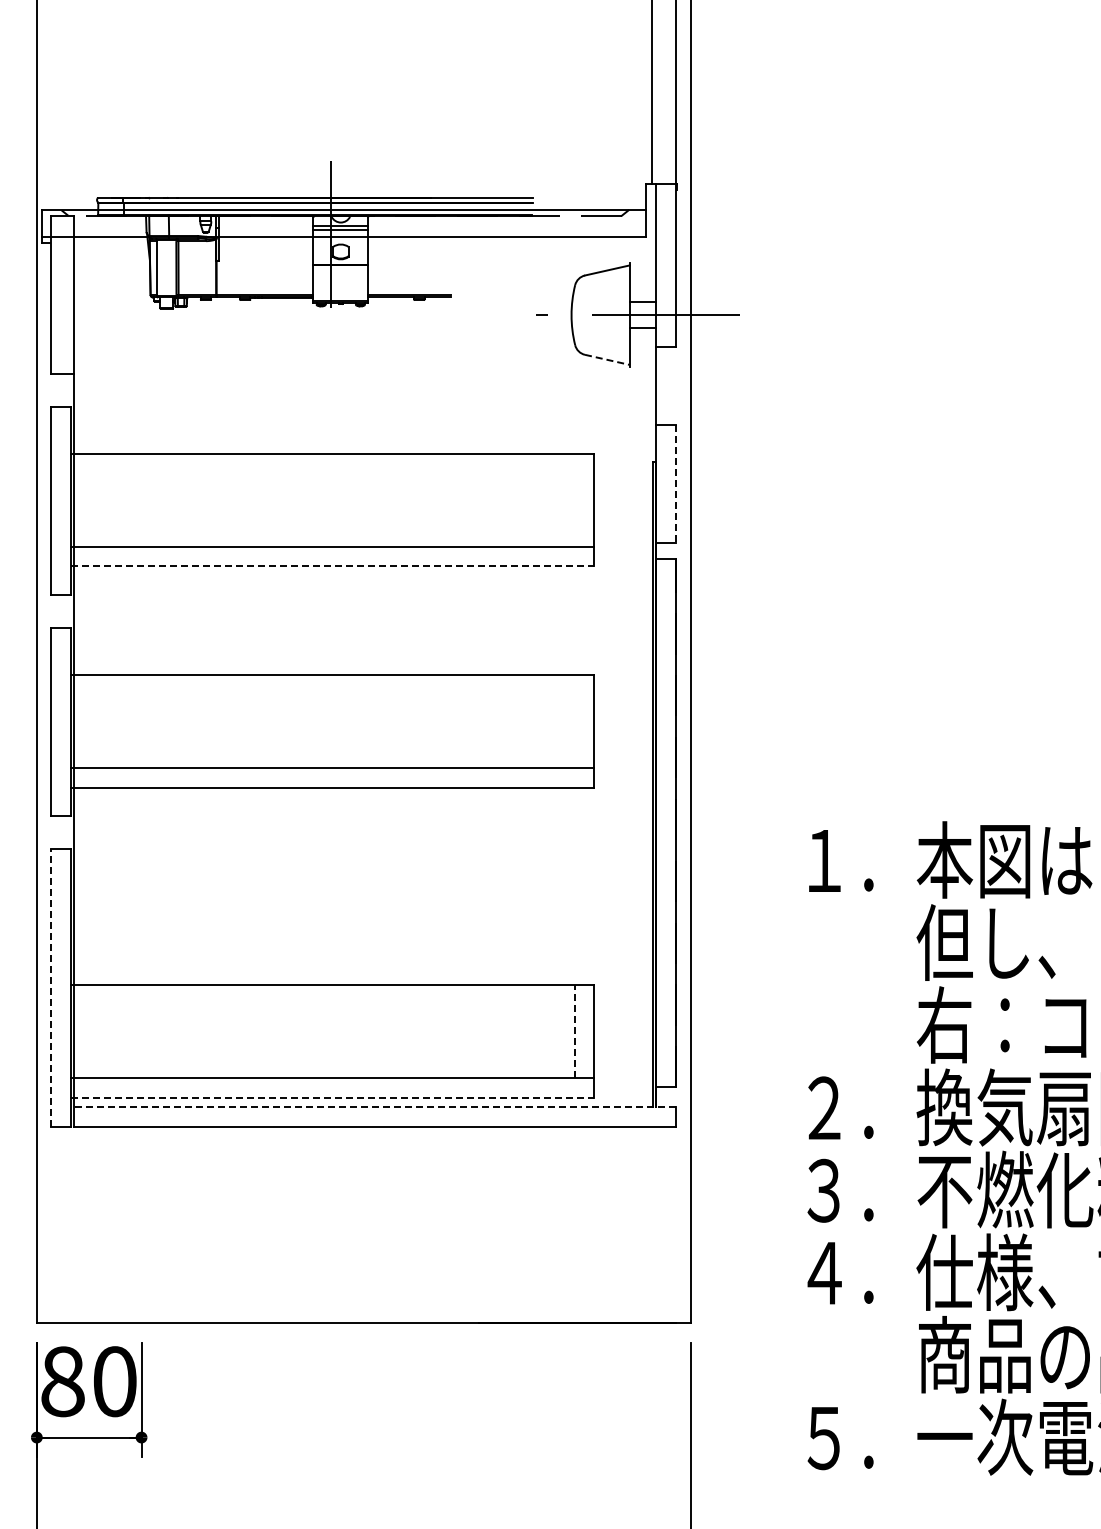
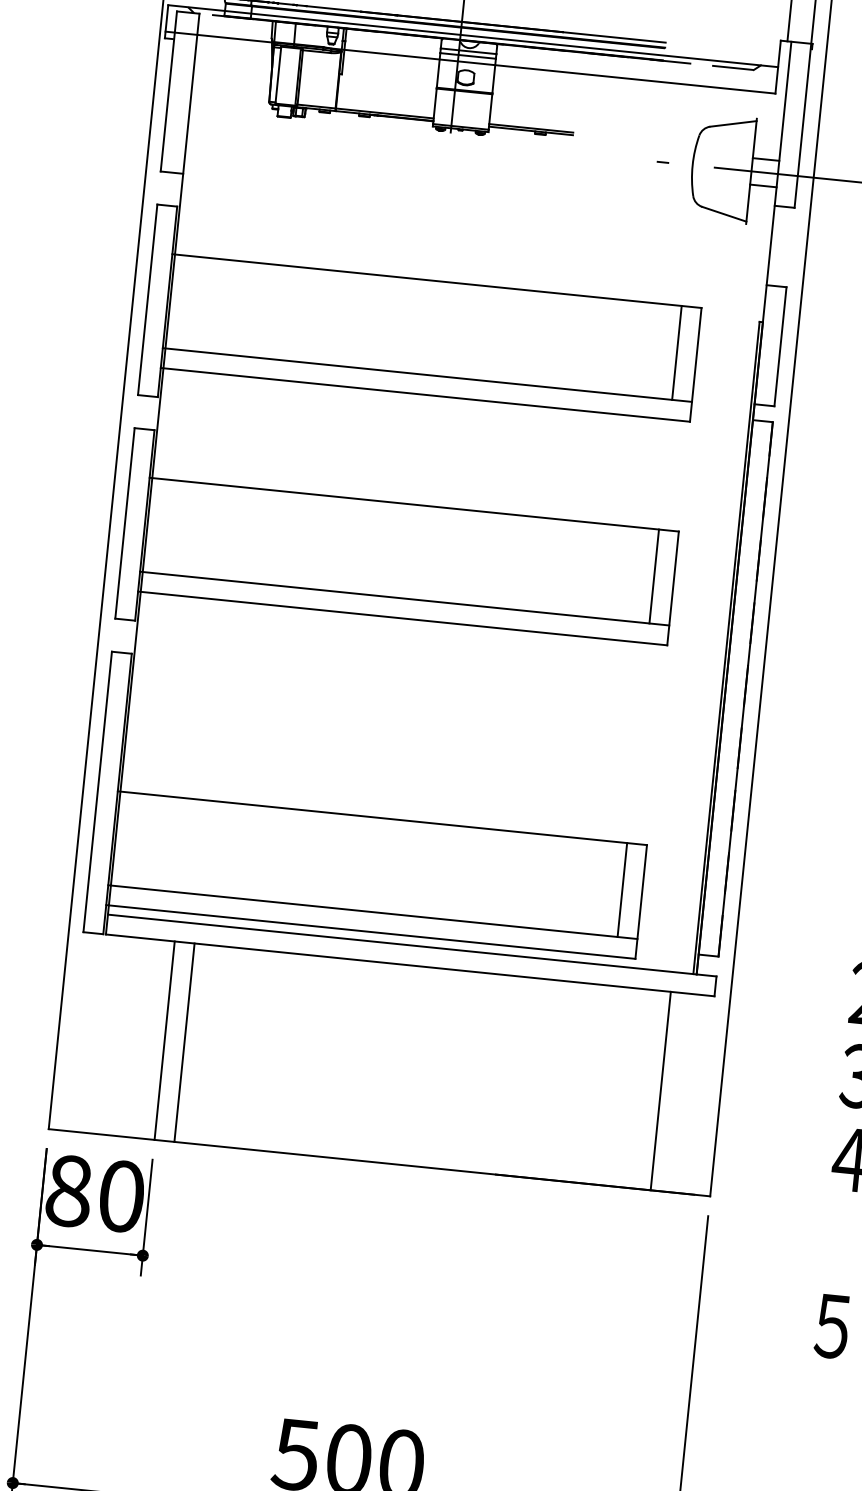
line: (607, 359) -> (724, 213), dashed -> solid
line: (675, 484) -> (780, 347), dashed -> solid
line: (574, 499) -> (676, 352), added
line: (332, 566) -> (425, 394), dashed -> solid
line: (574, 721) -> (653, 576), added
line: (51, 987) -> (98, 791), dashed -> solid
line: (574, 1031) -> (622, 889), dashed -> solid
line: (332, 1097) -> (370, 931), dashed -> solid
line: (374, 1107) -> (412, 945), dashed -> solid
line: (141, 1224) -> (164, 1040), added
line: (161, 1224) -> (184, 1042), added
line: (632, 1224) -> (660, 1090), added

